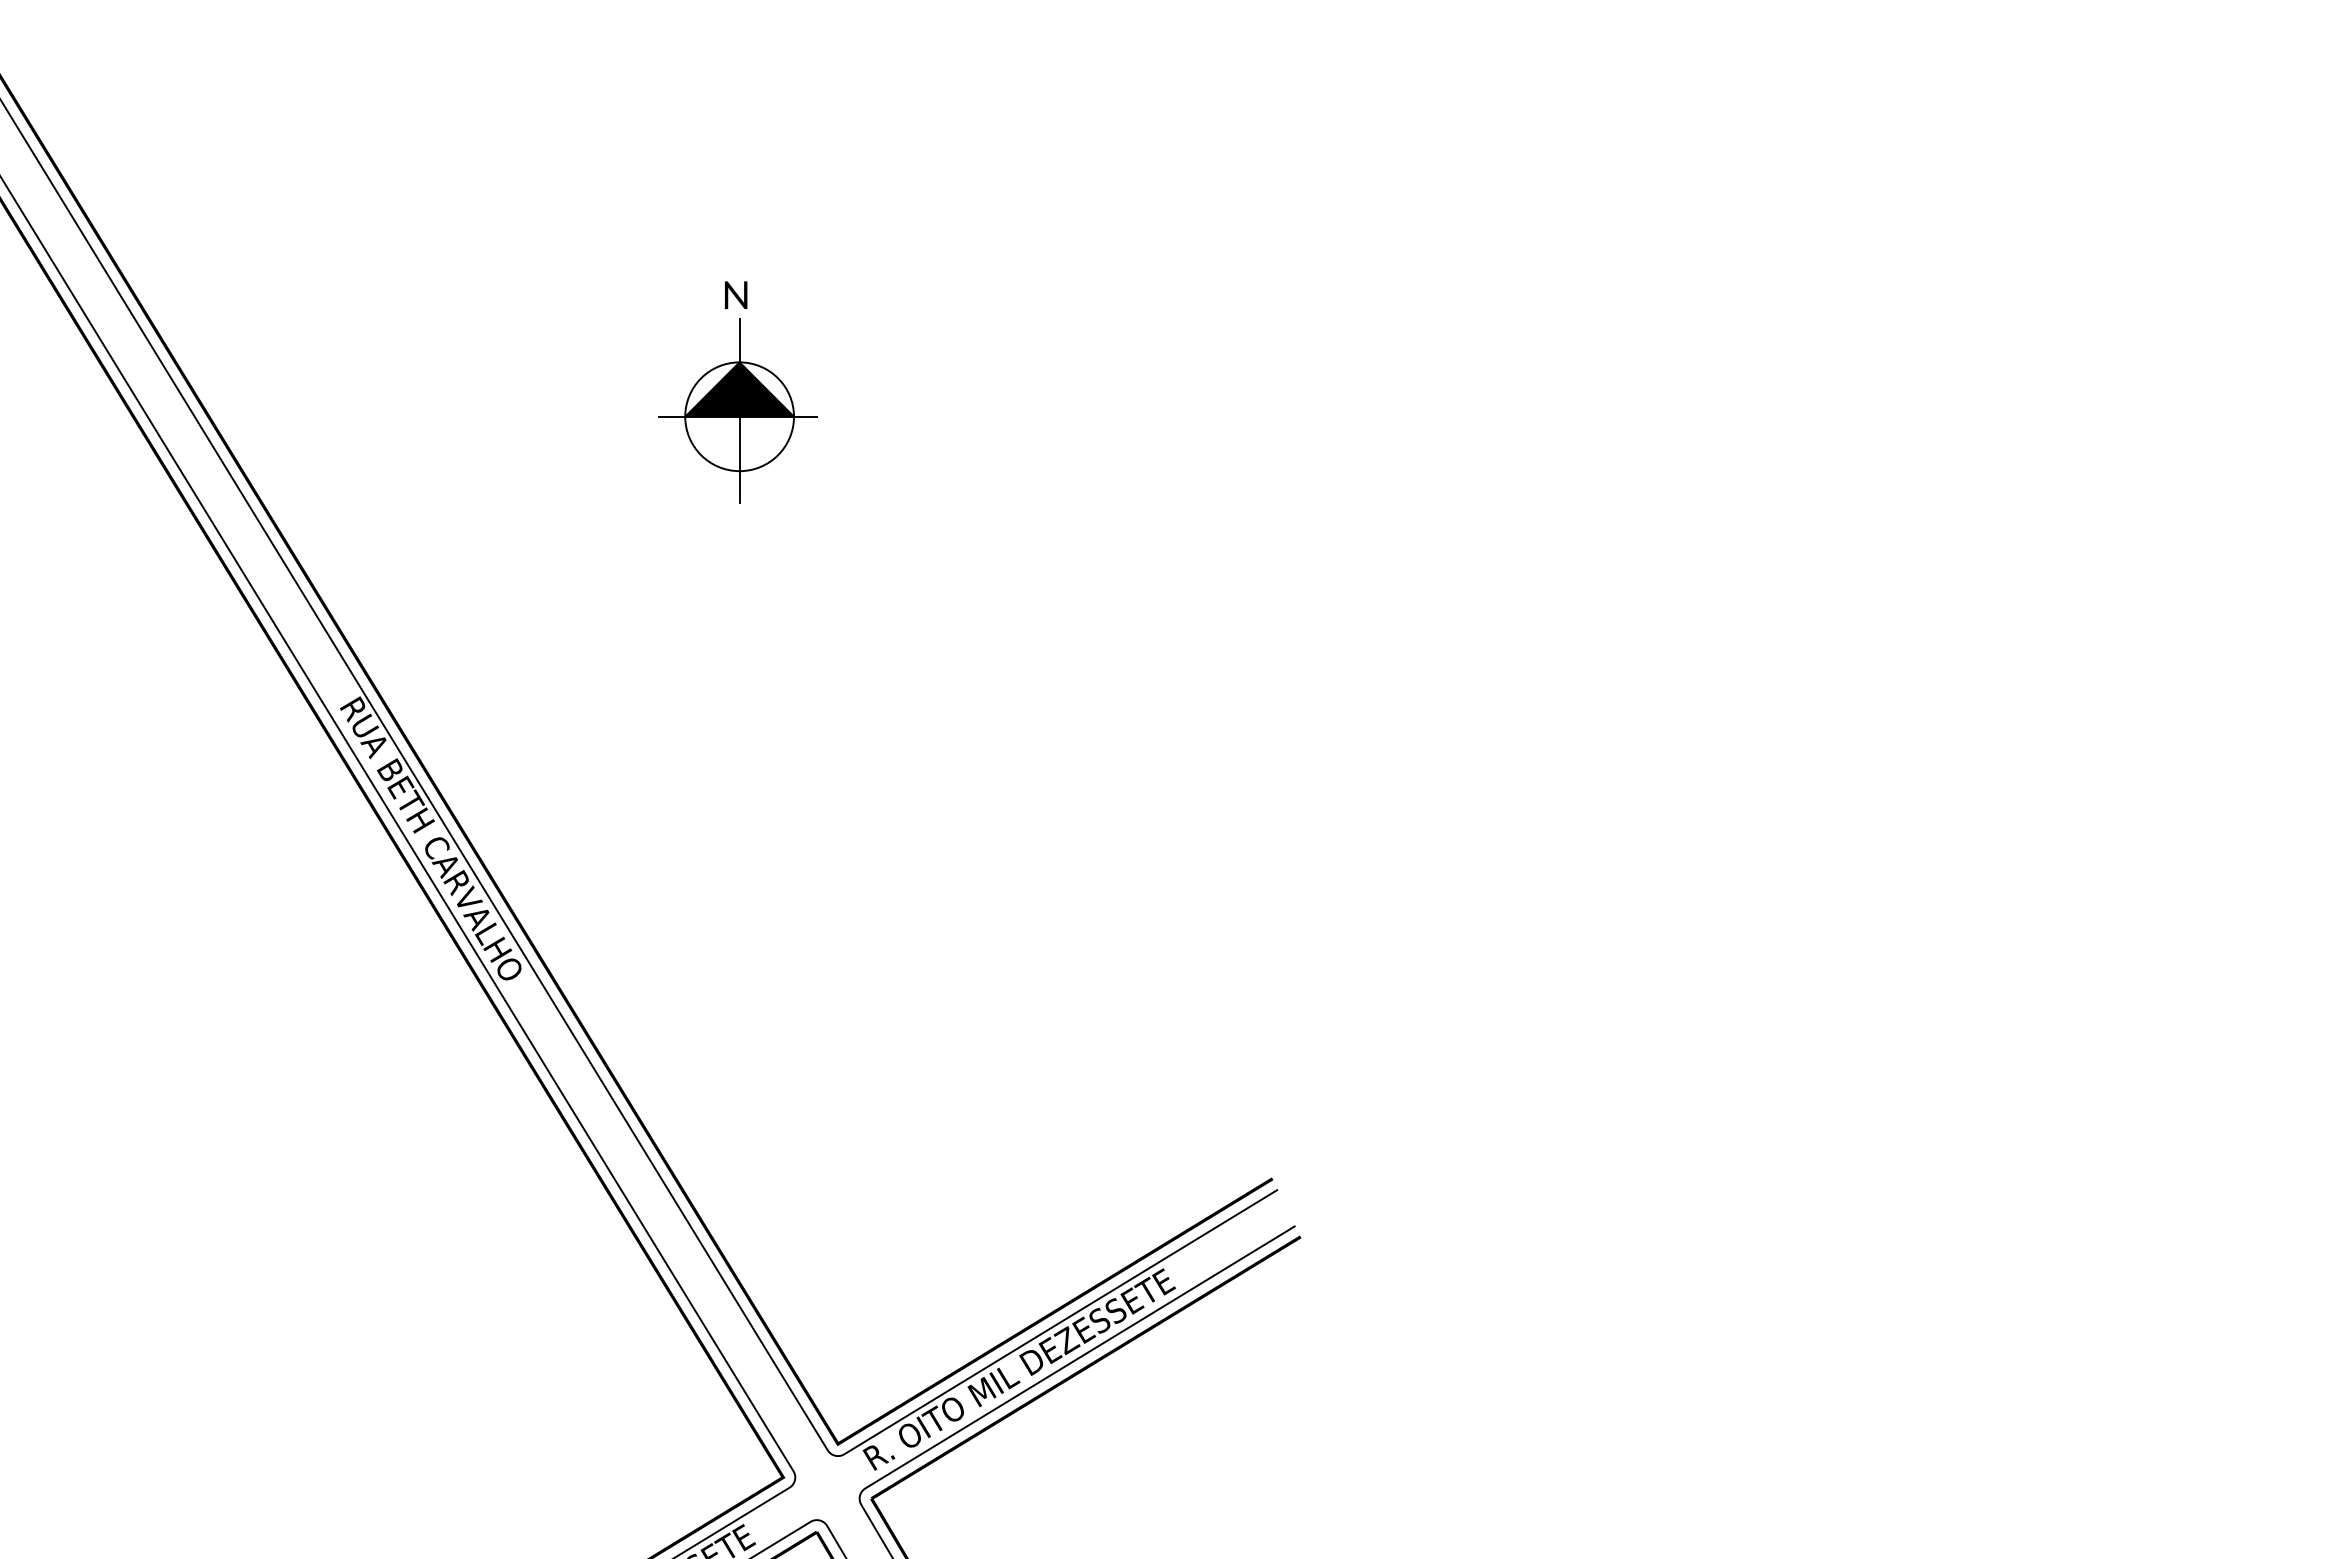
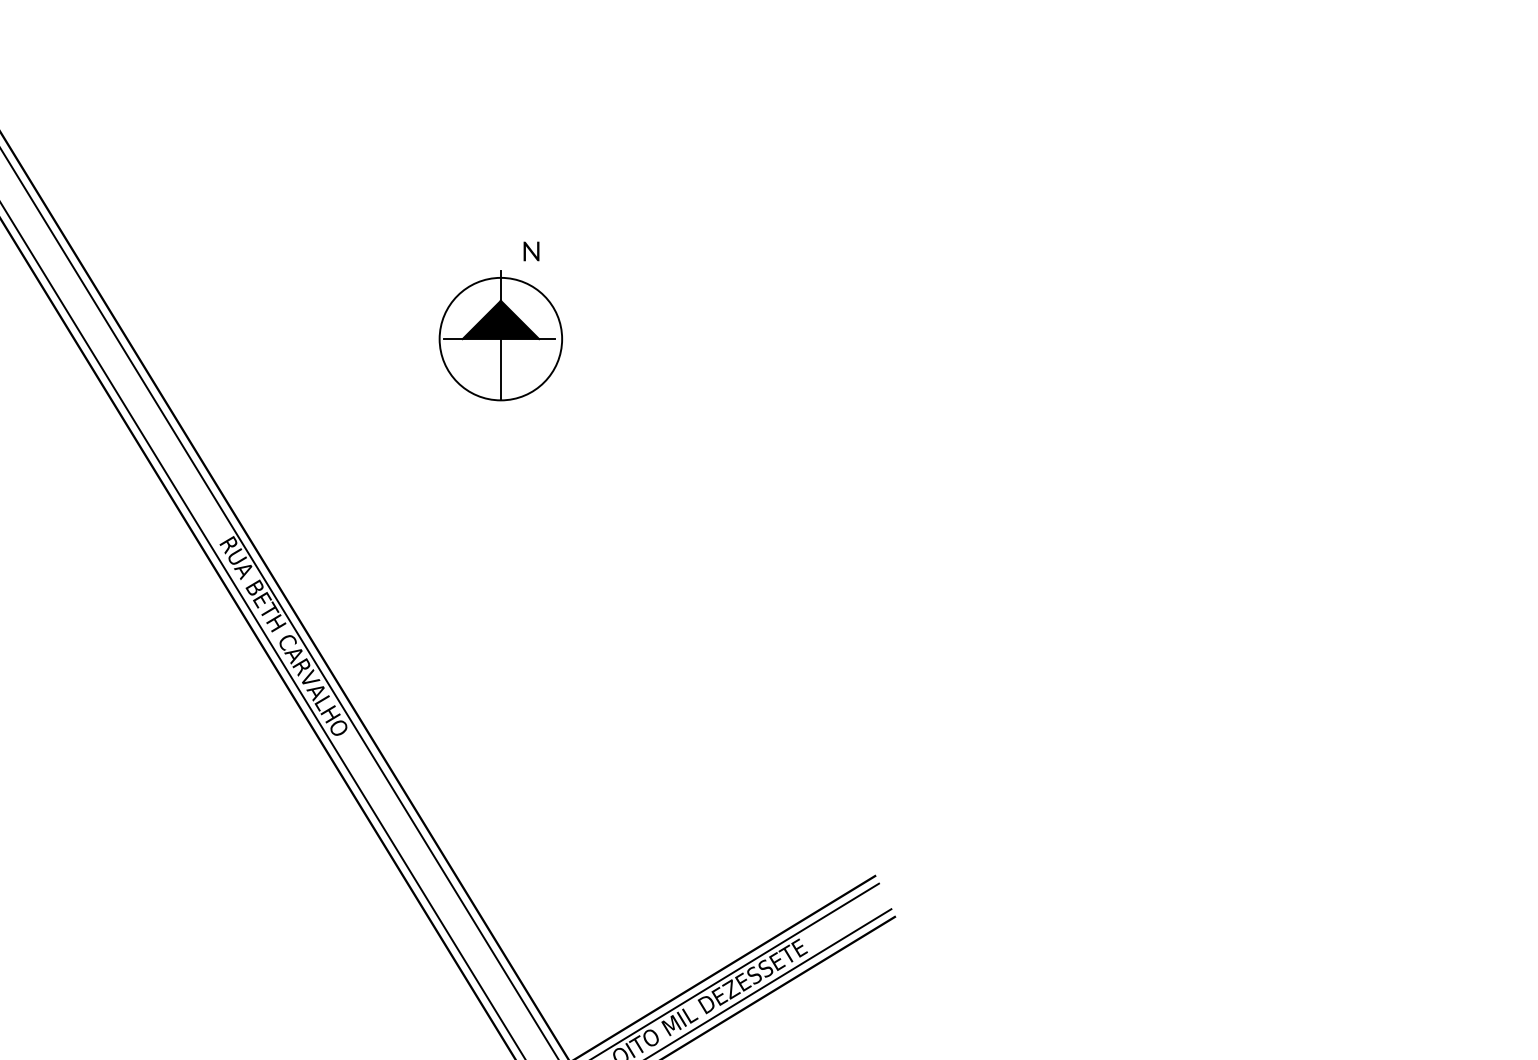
text: (736, 295) -> (531, 251), moved
circle: (739, 416) -> (500, 338), size x1.6

